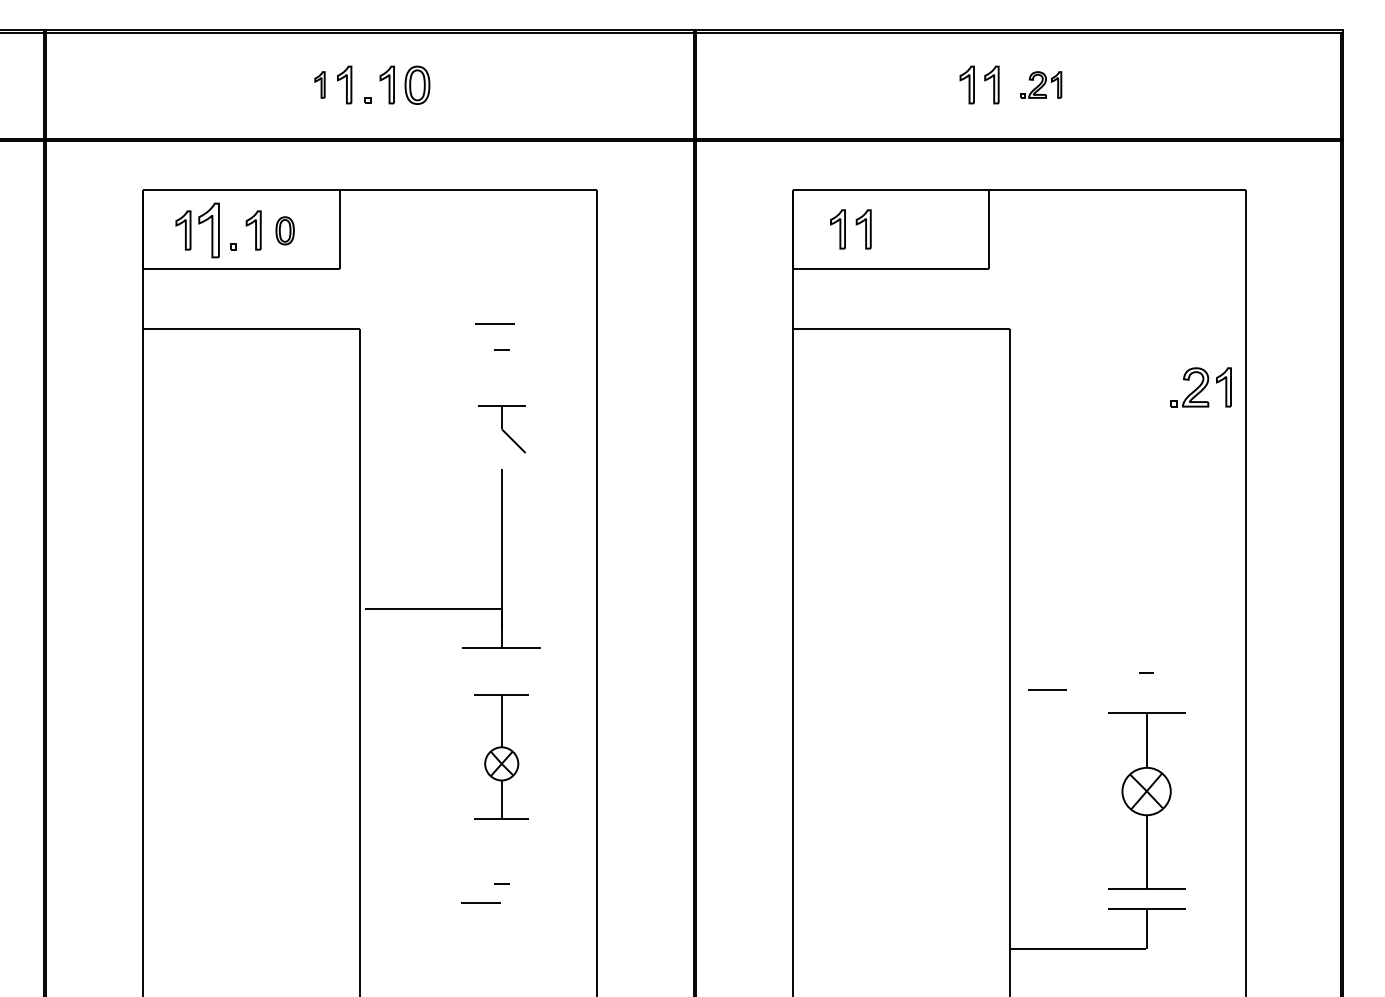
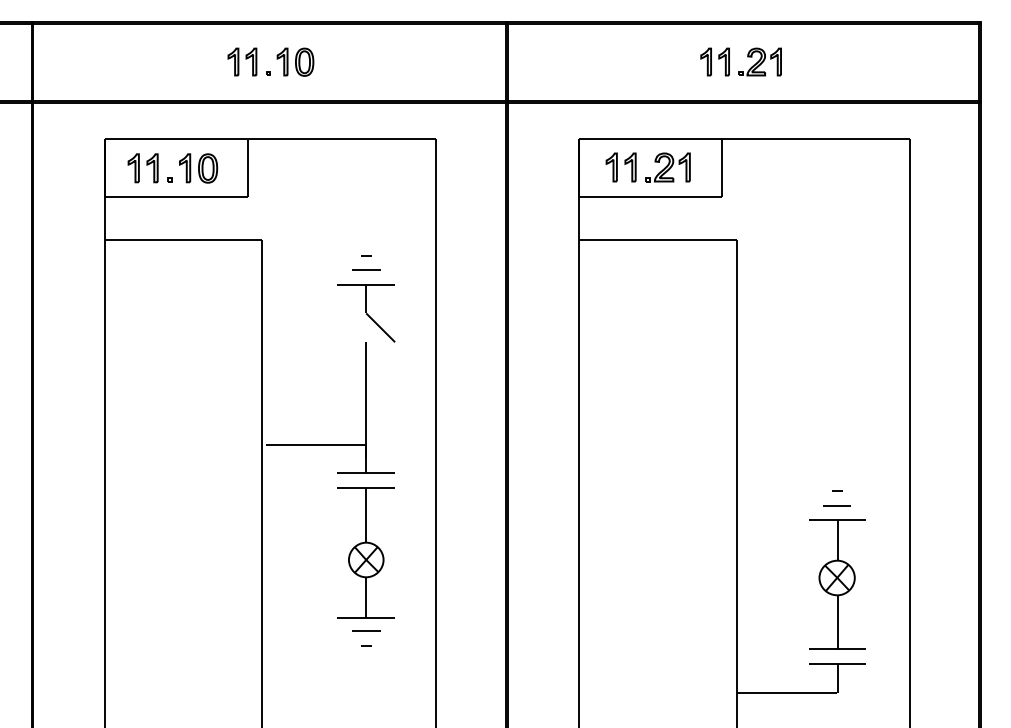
part: (319, 84) -> (233, 61), size x1.43
part: (1041, 84) -> (760, 61), size x1.43
part: (209, 230) -> (152, 168), size x0.71
part: (284, 230) -> (207, 168), size x1.43
line: (494, 323) -> (366, 269), moved
part: (1200, 387) -> (667, 167), moved
part: (501, 429) -> (366, 313), size x1.67
line: (1047, 689) -> (837, 505), moved
part: (501, 756) -> (366, 552), size x1.43
line: (480, 902) -> (366, 631), moved

